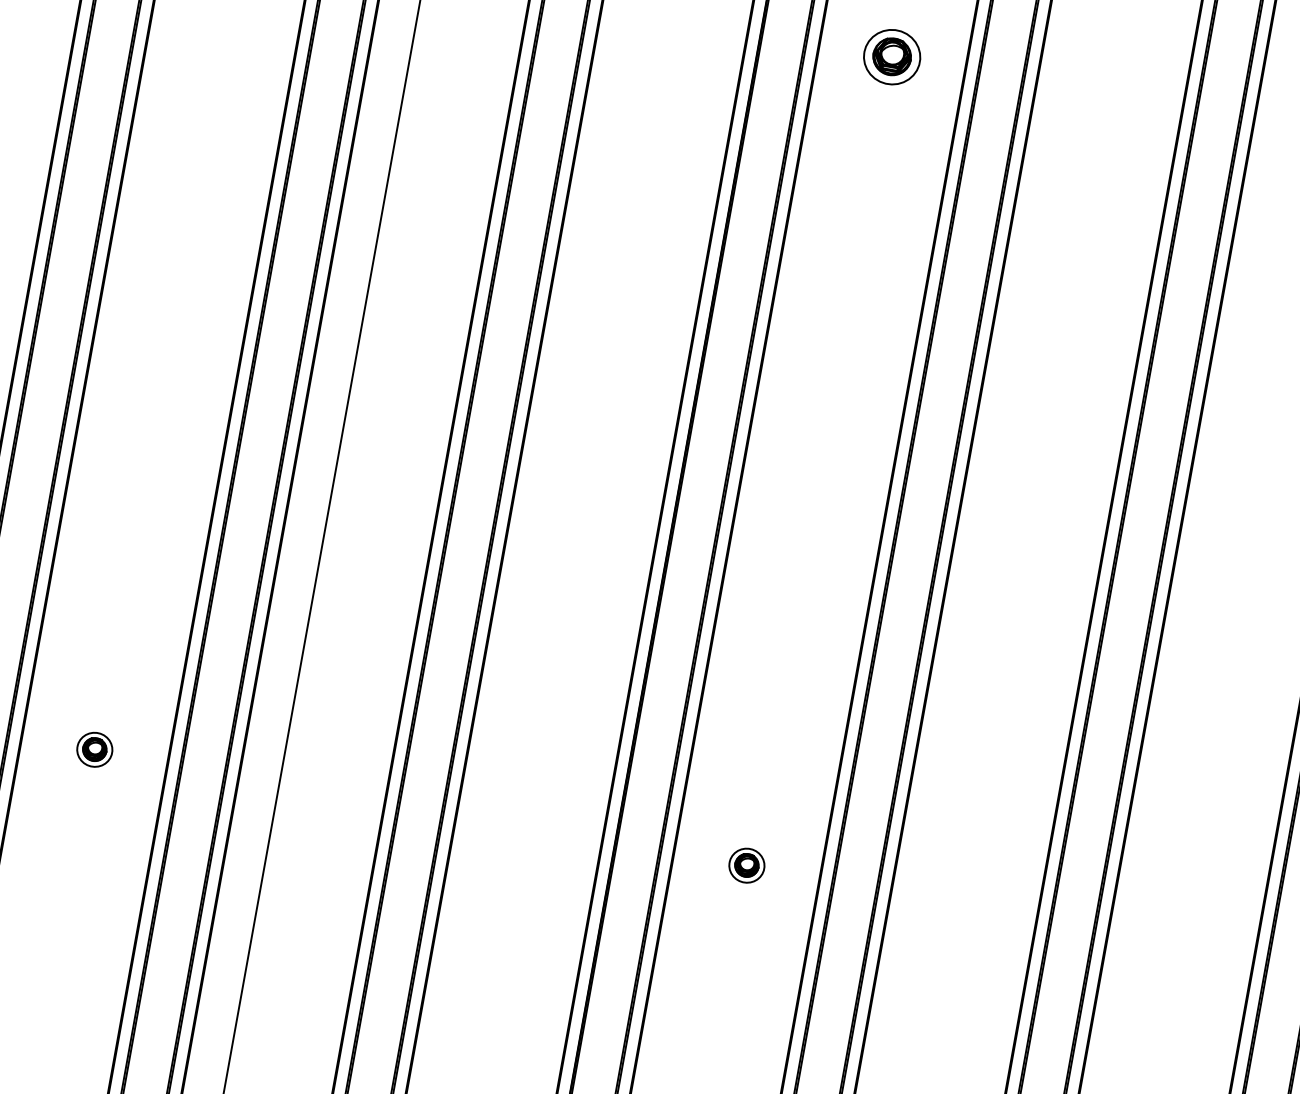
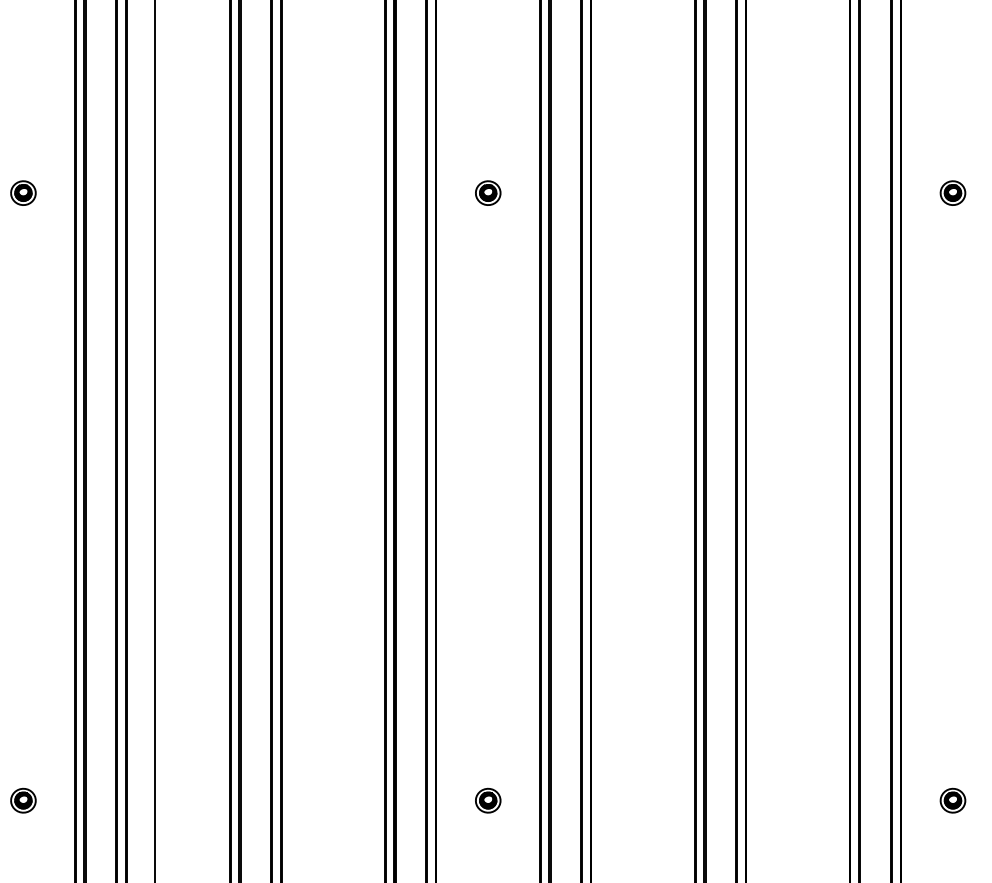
part: (892, 56) -> (488, 192), size x0.62
part: (94, 749) -> (23, 800), moved
part: (747, 865) -> (488, 800), moved

